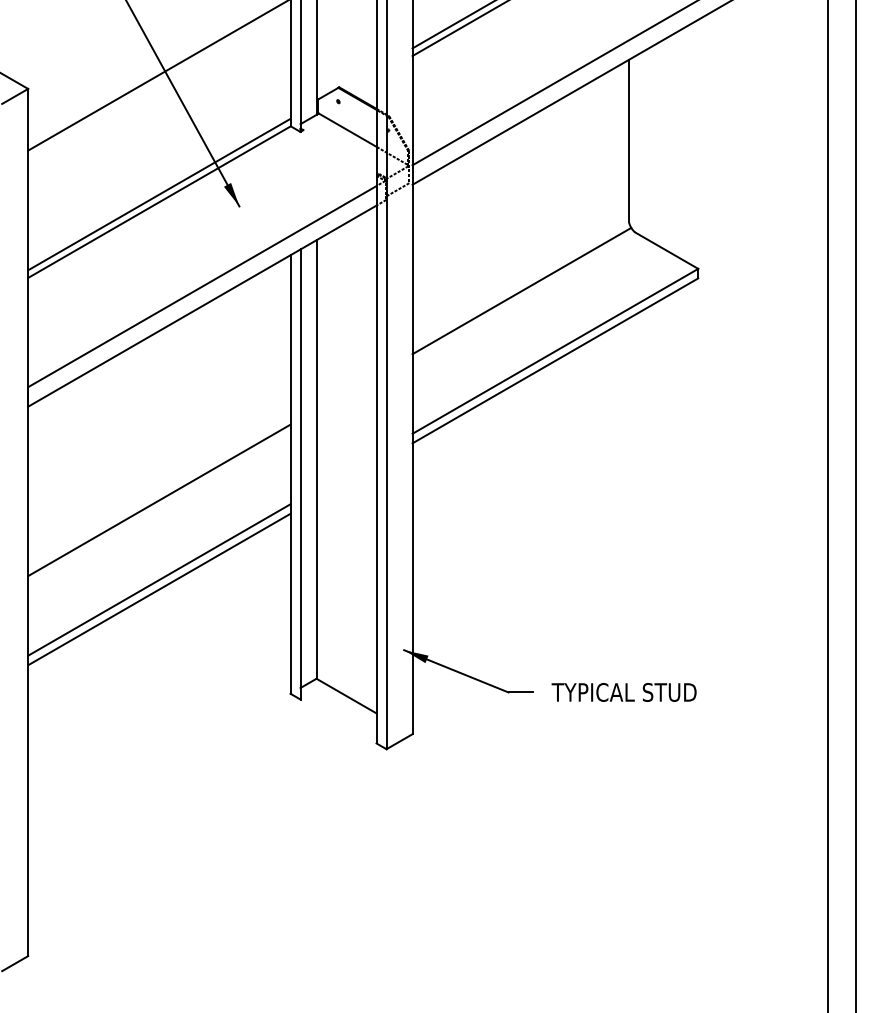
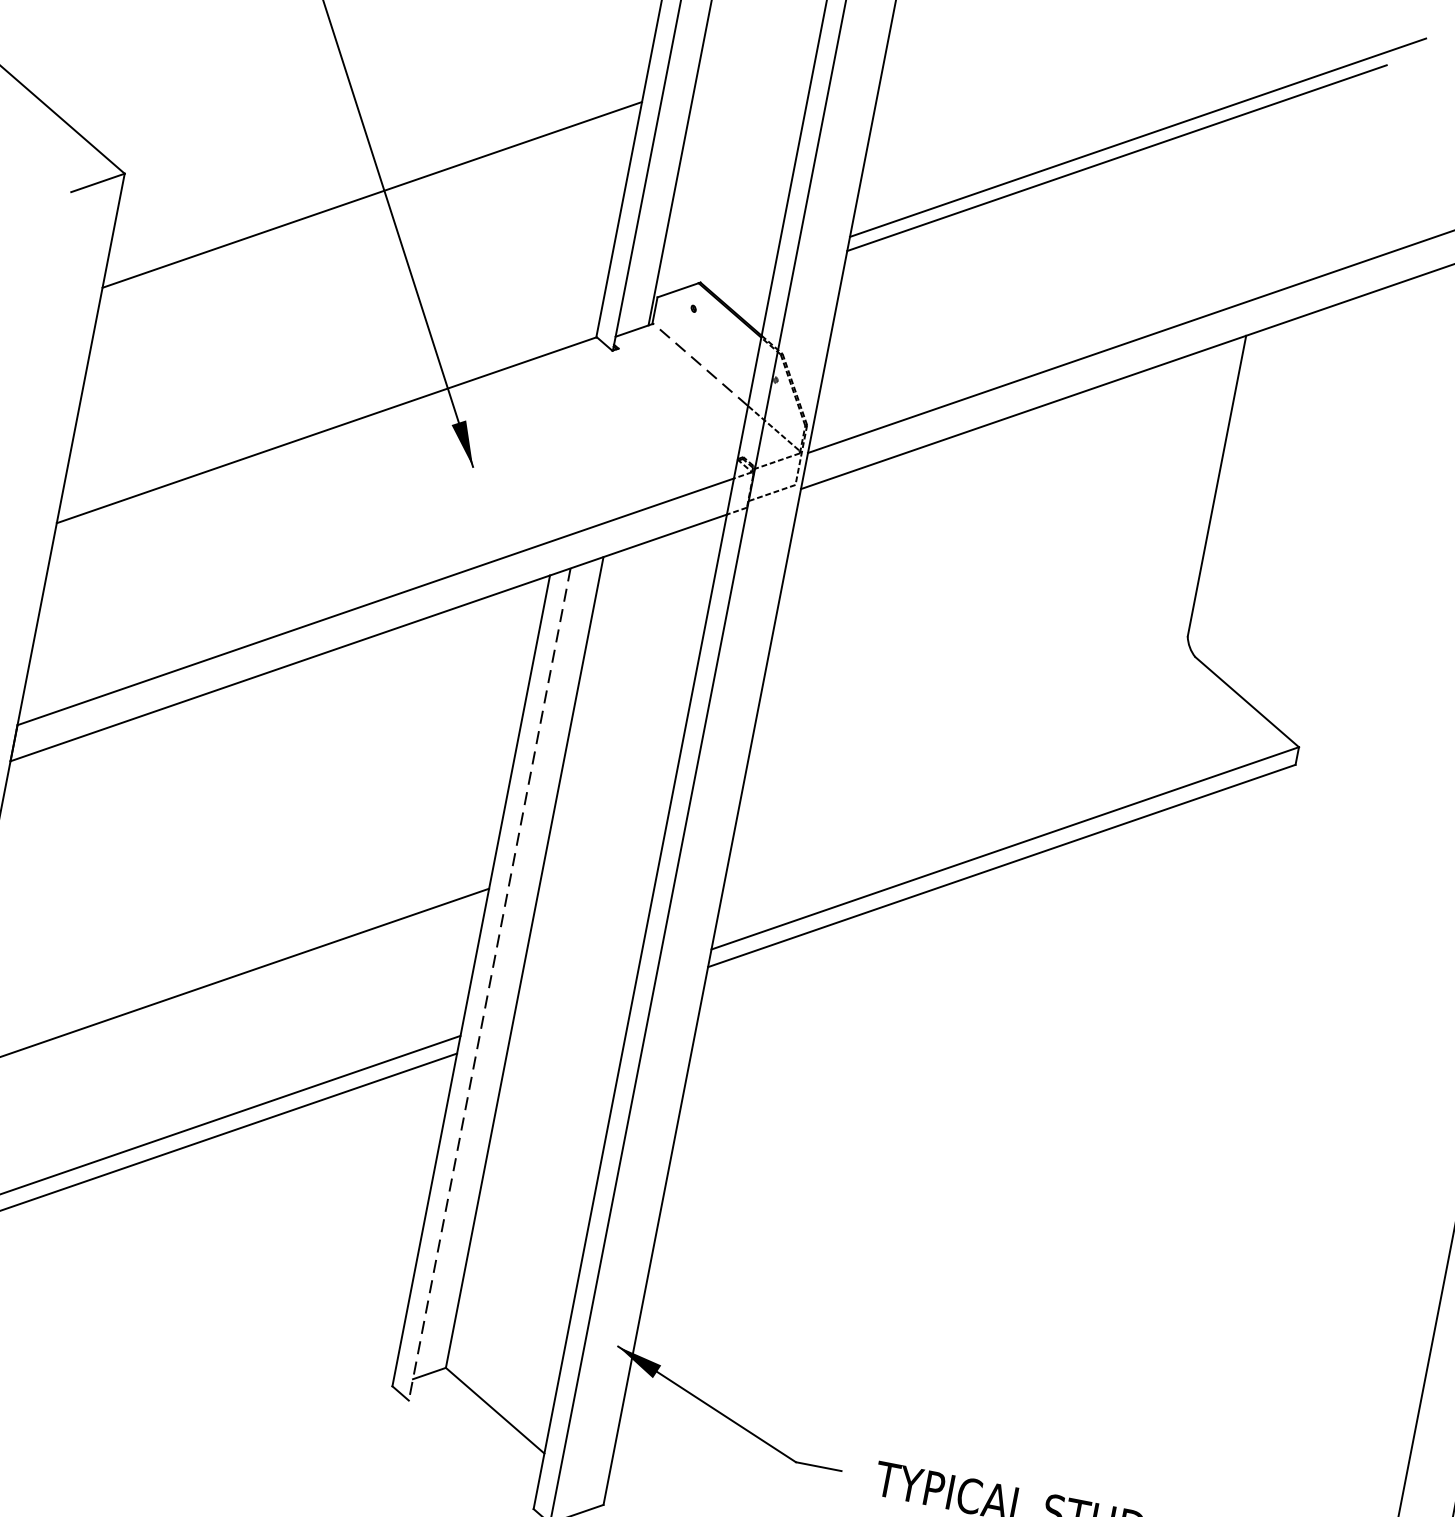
line: (347, 130) -> (700, 365), solid -> dashed
line: (159, 194) -> (329, 416), removed
line: (521, 290) -> (964, 723), removed
line: (300, 475) -> (489, 986), solid -> dashed

